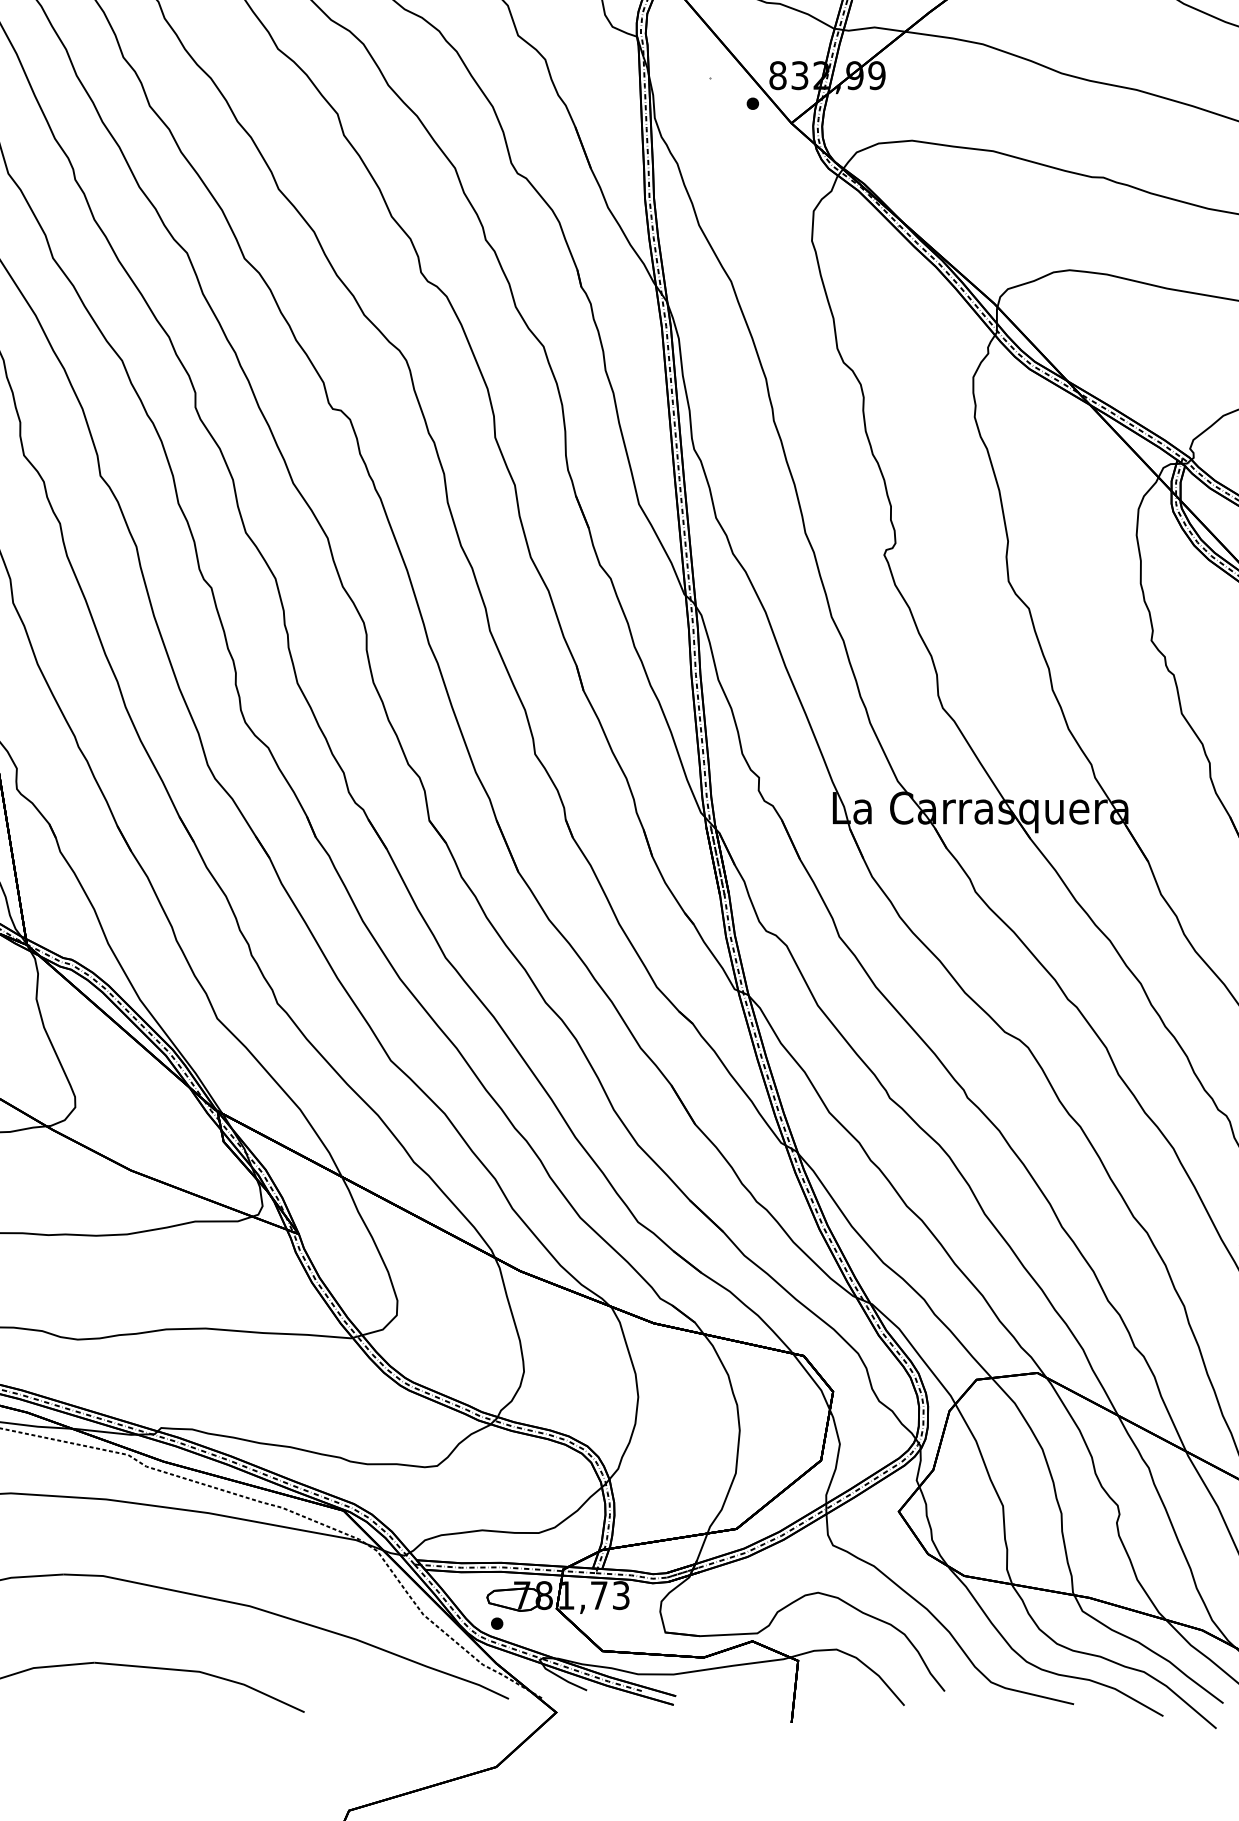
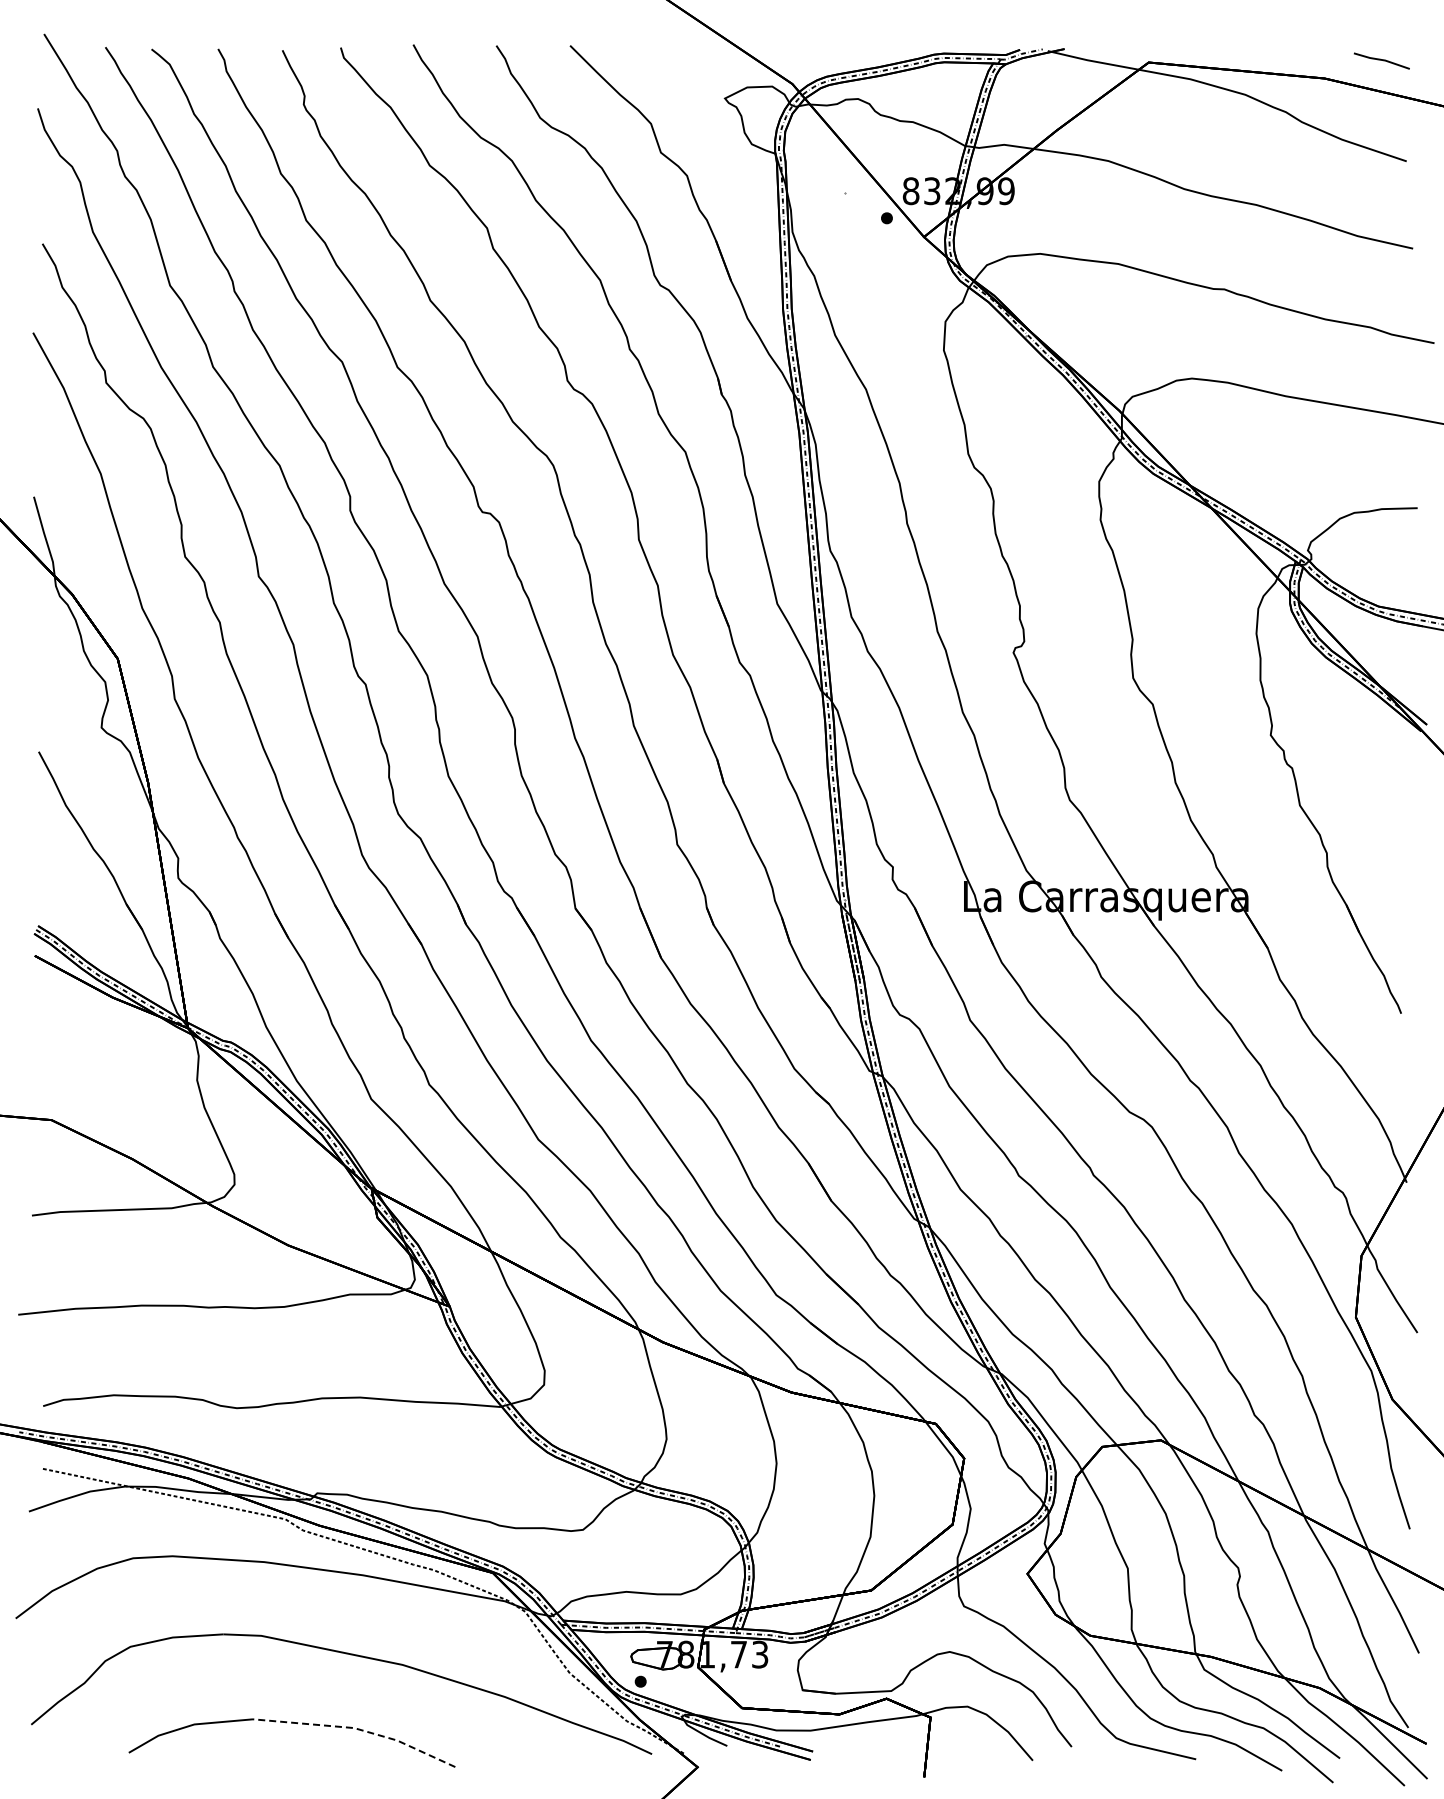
line: (204, 1673) -> (358, 1729), solid -> dashed

